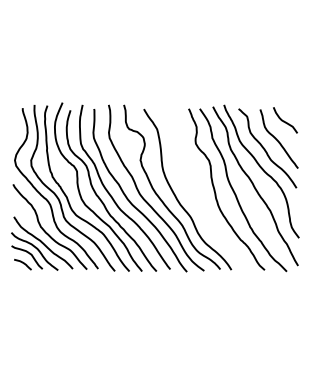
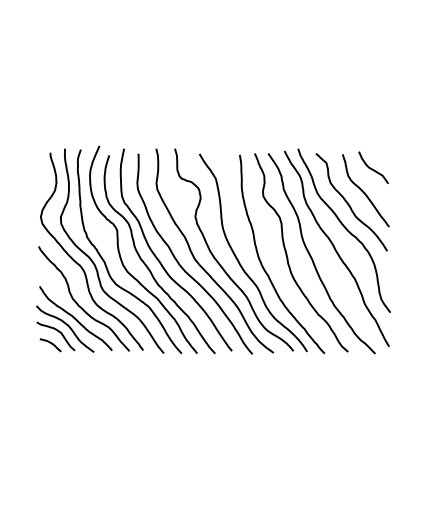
curve: (195, 198) -> (262, 263), added

